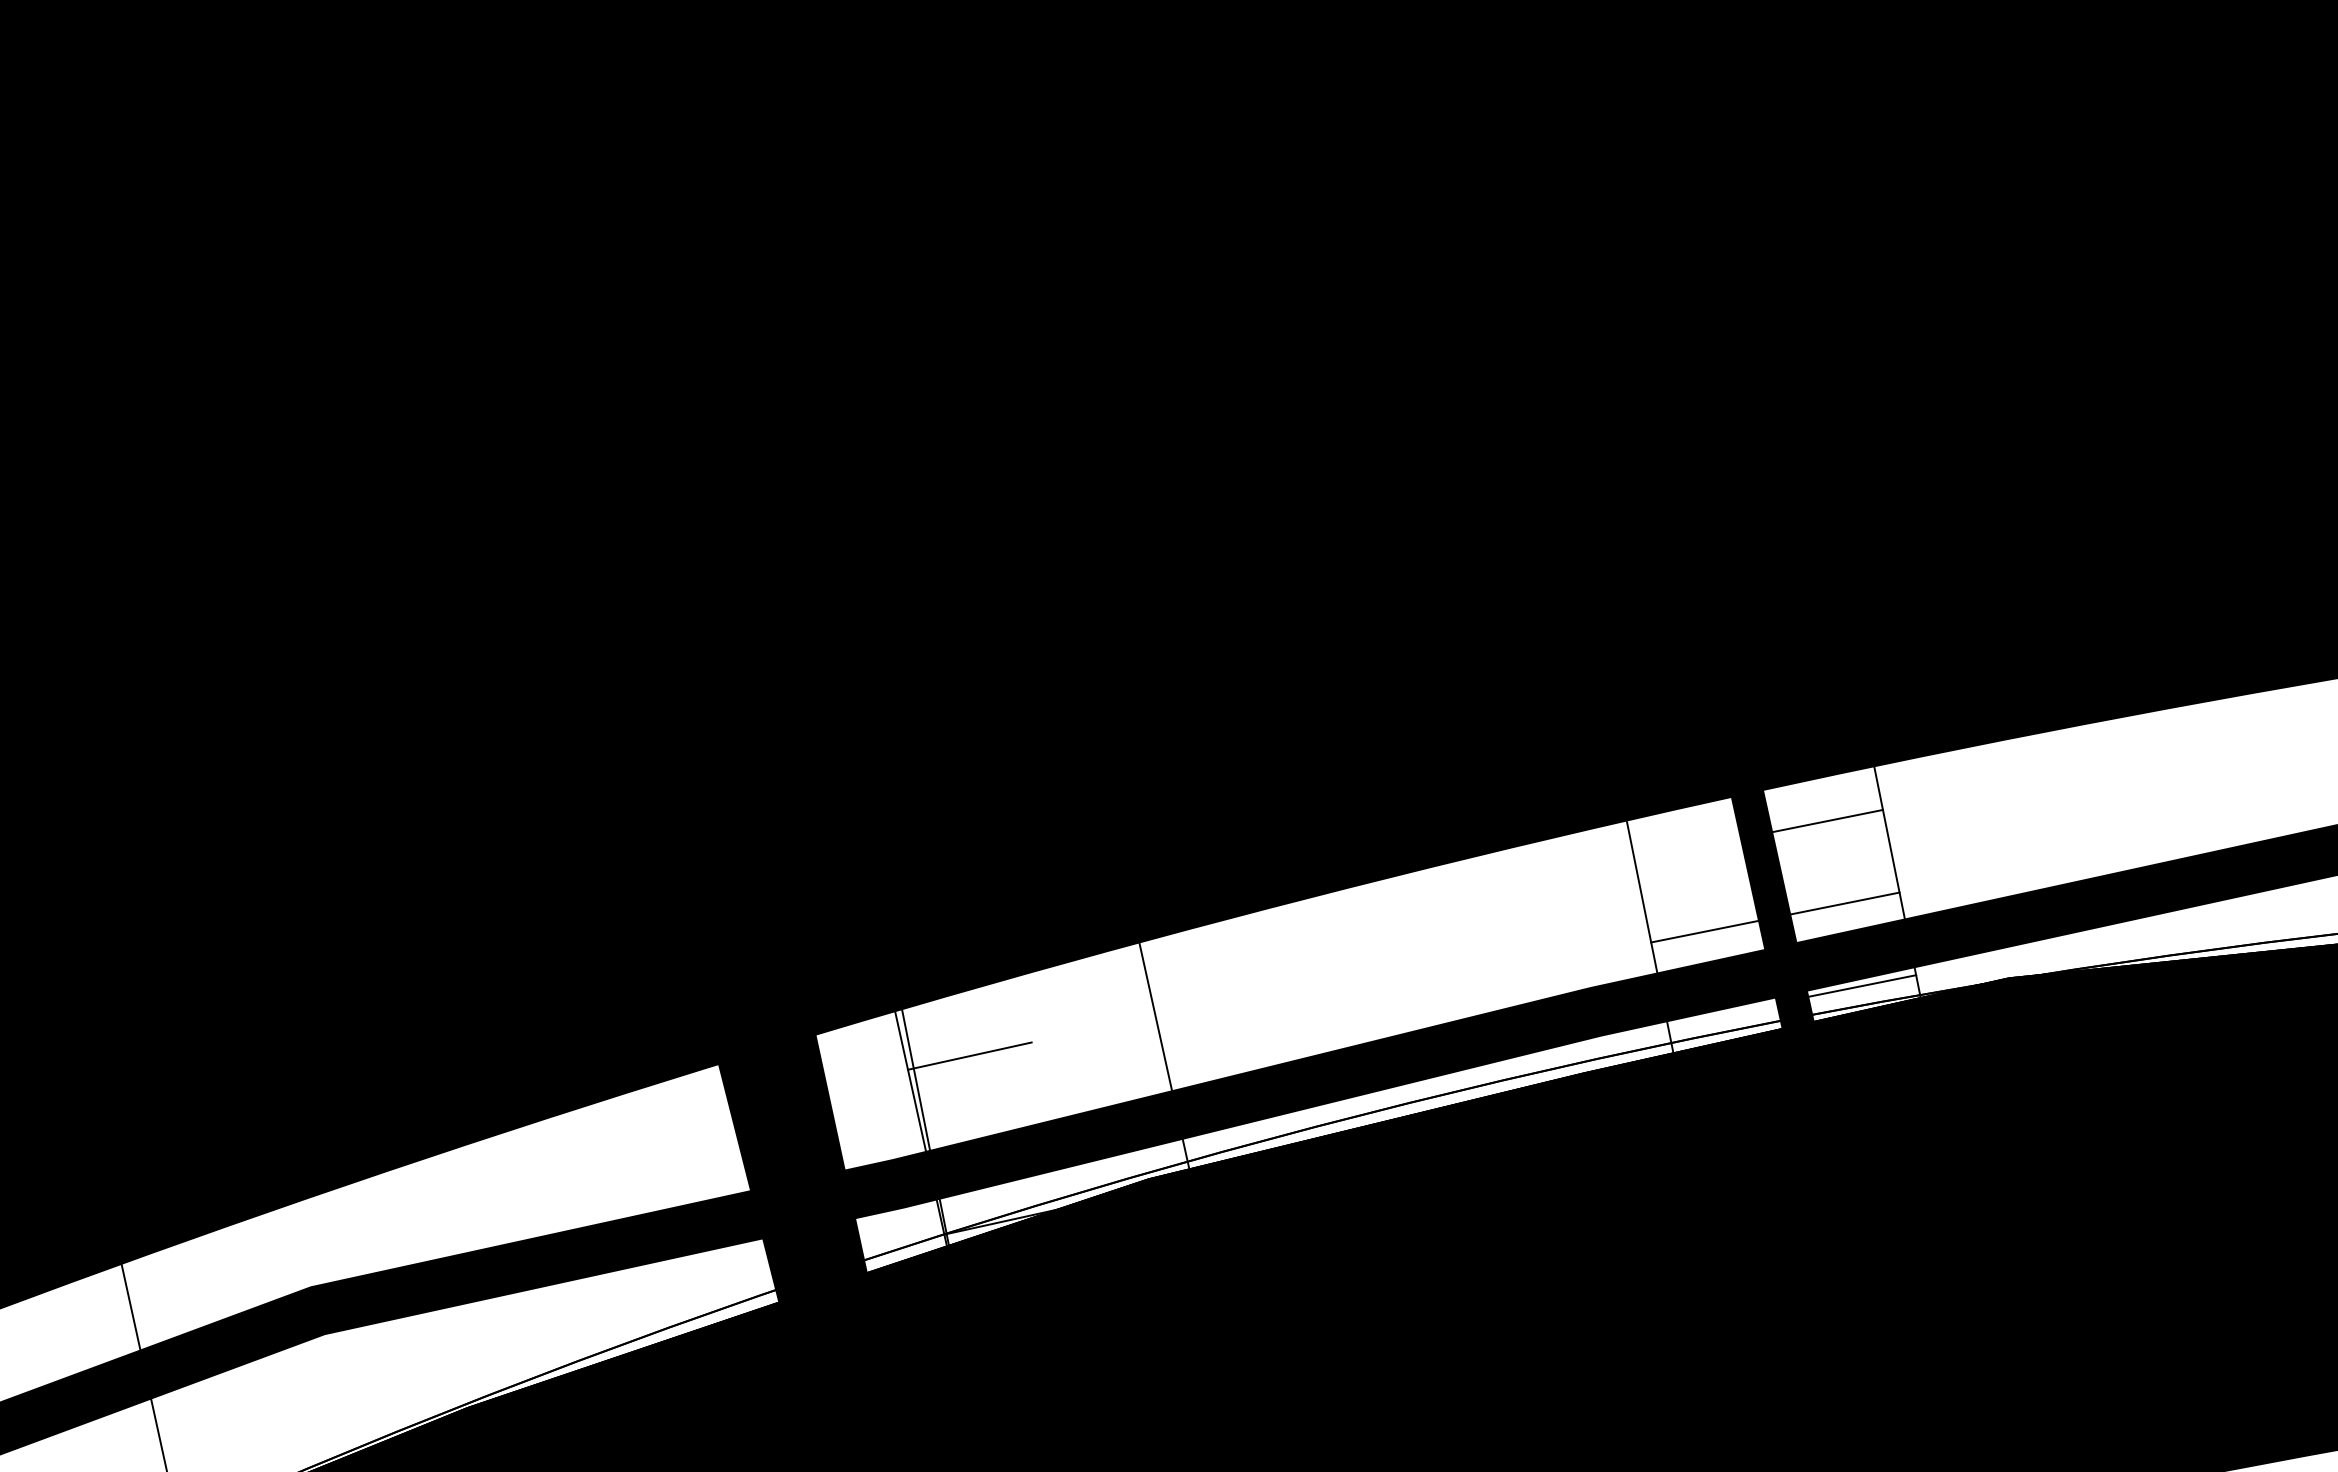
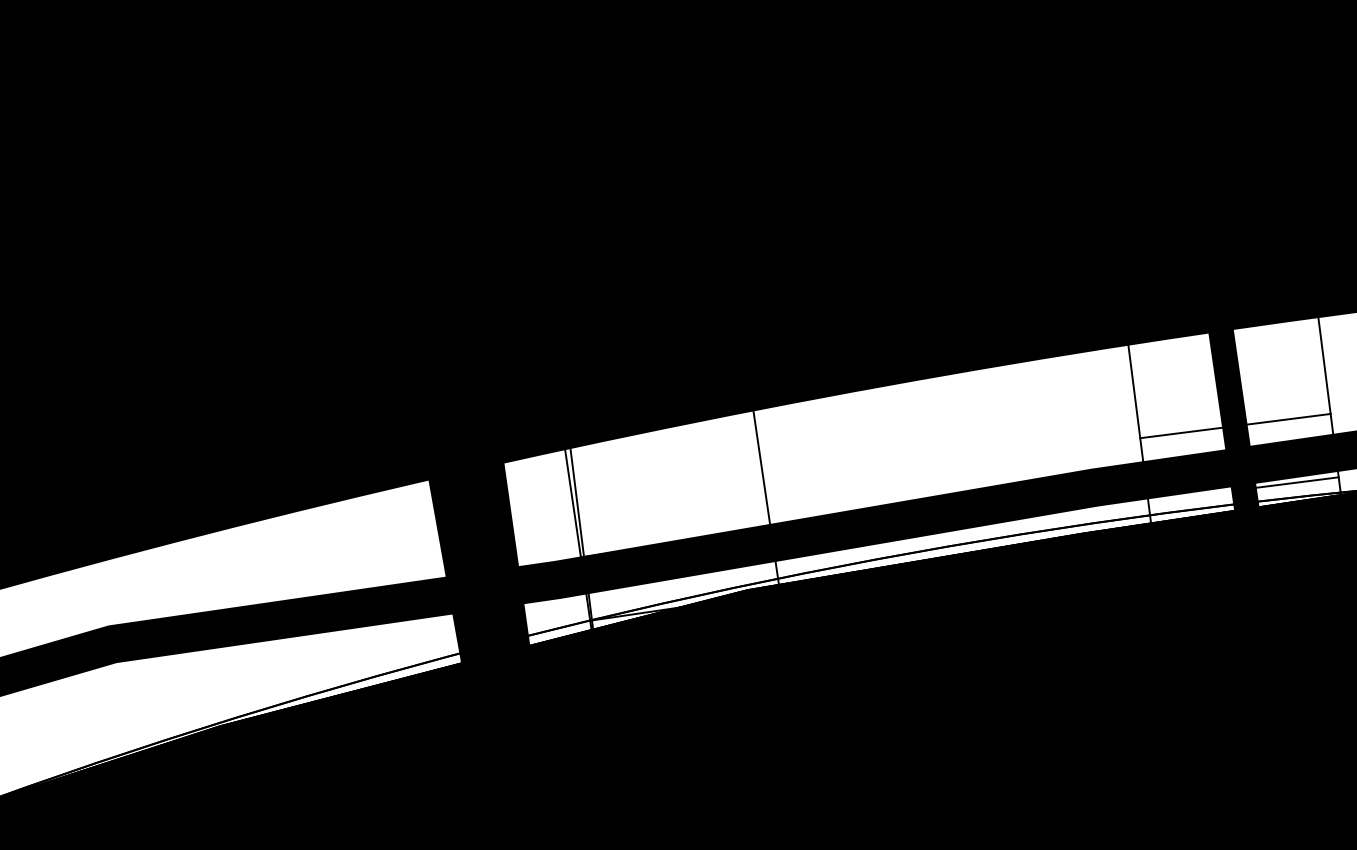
line: (1820, 821) -> (1274, 355), removed
line: (969, 1055) -> (618, 486), removed

